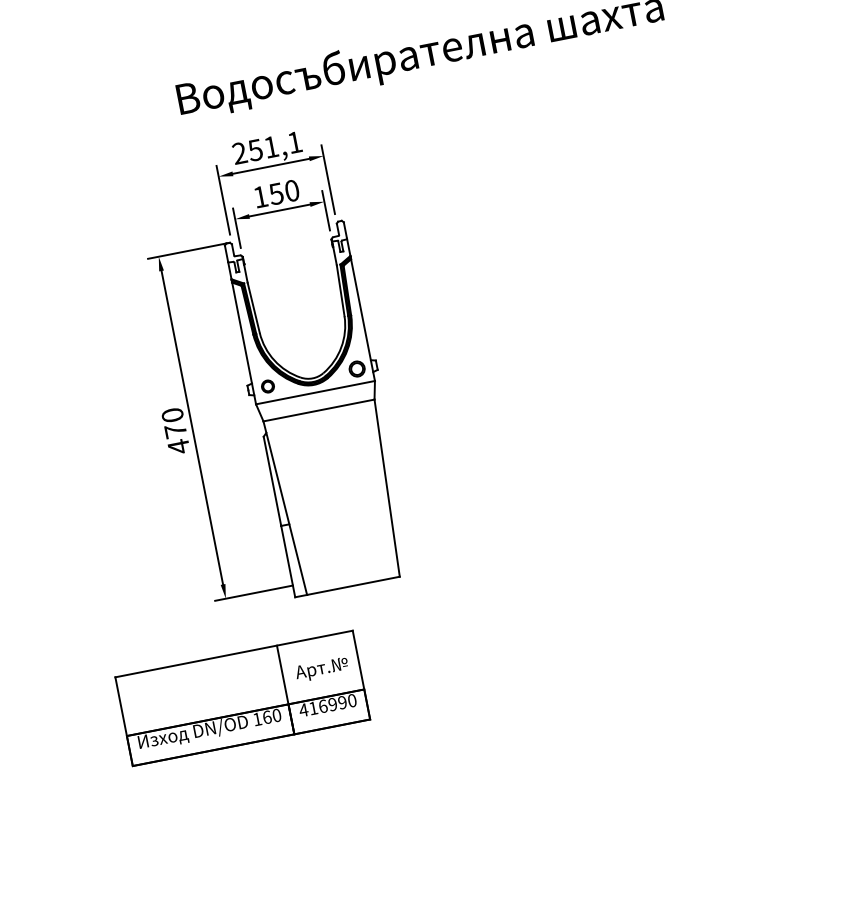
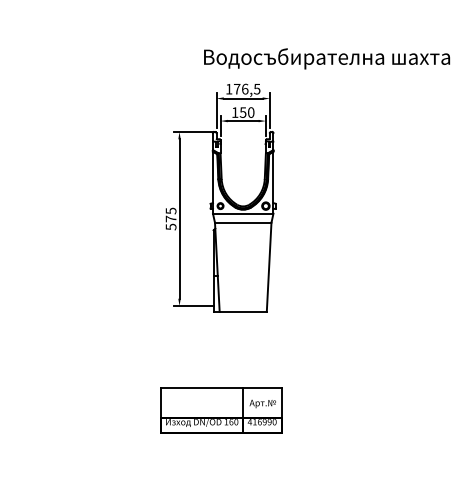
text: (267, 146) -> (243, 88), 251,1 -> 176,5
text: (174, 430) -> (170, 218), 470 -> 575
part: (243, 698) -> (221, 410), moved

